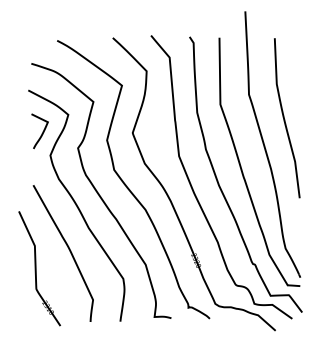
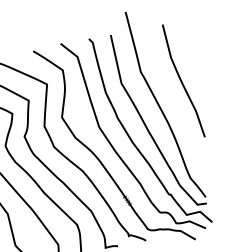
curve: (285, 119) -> (182, 82), moved

